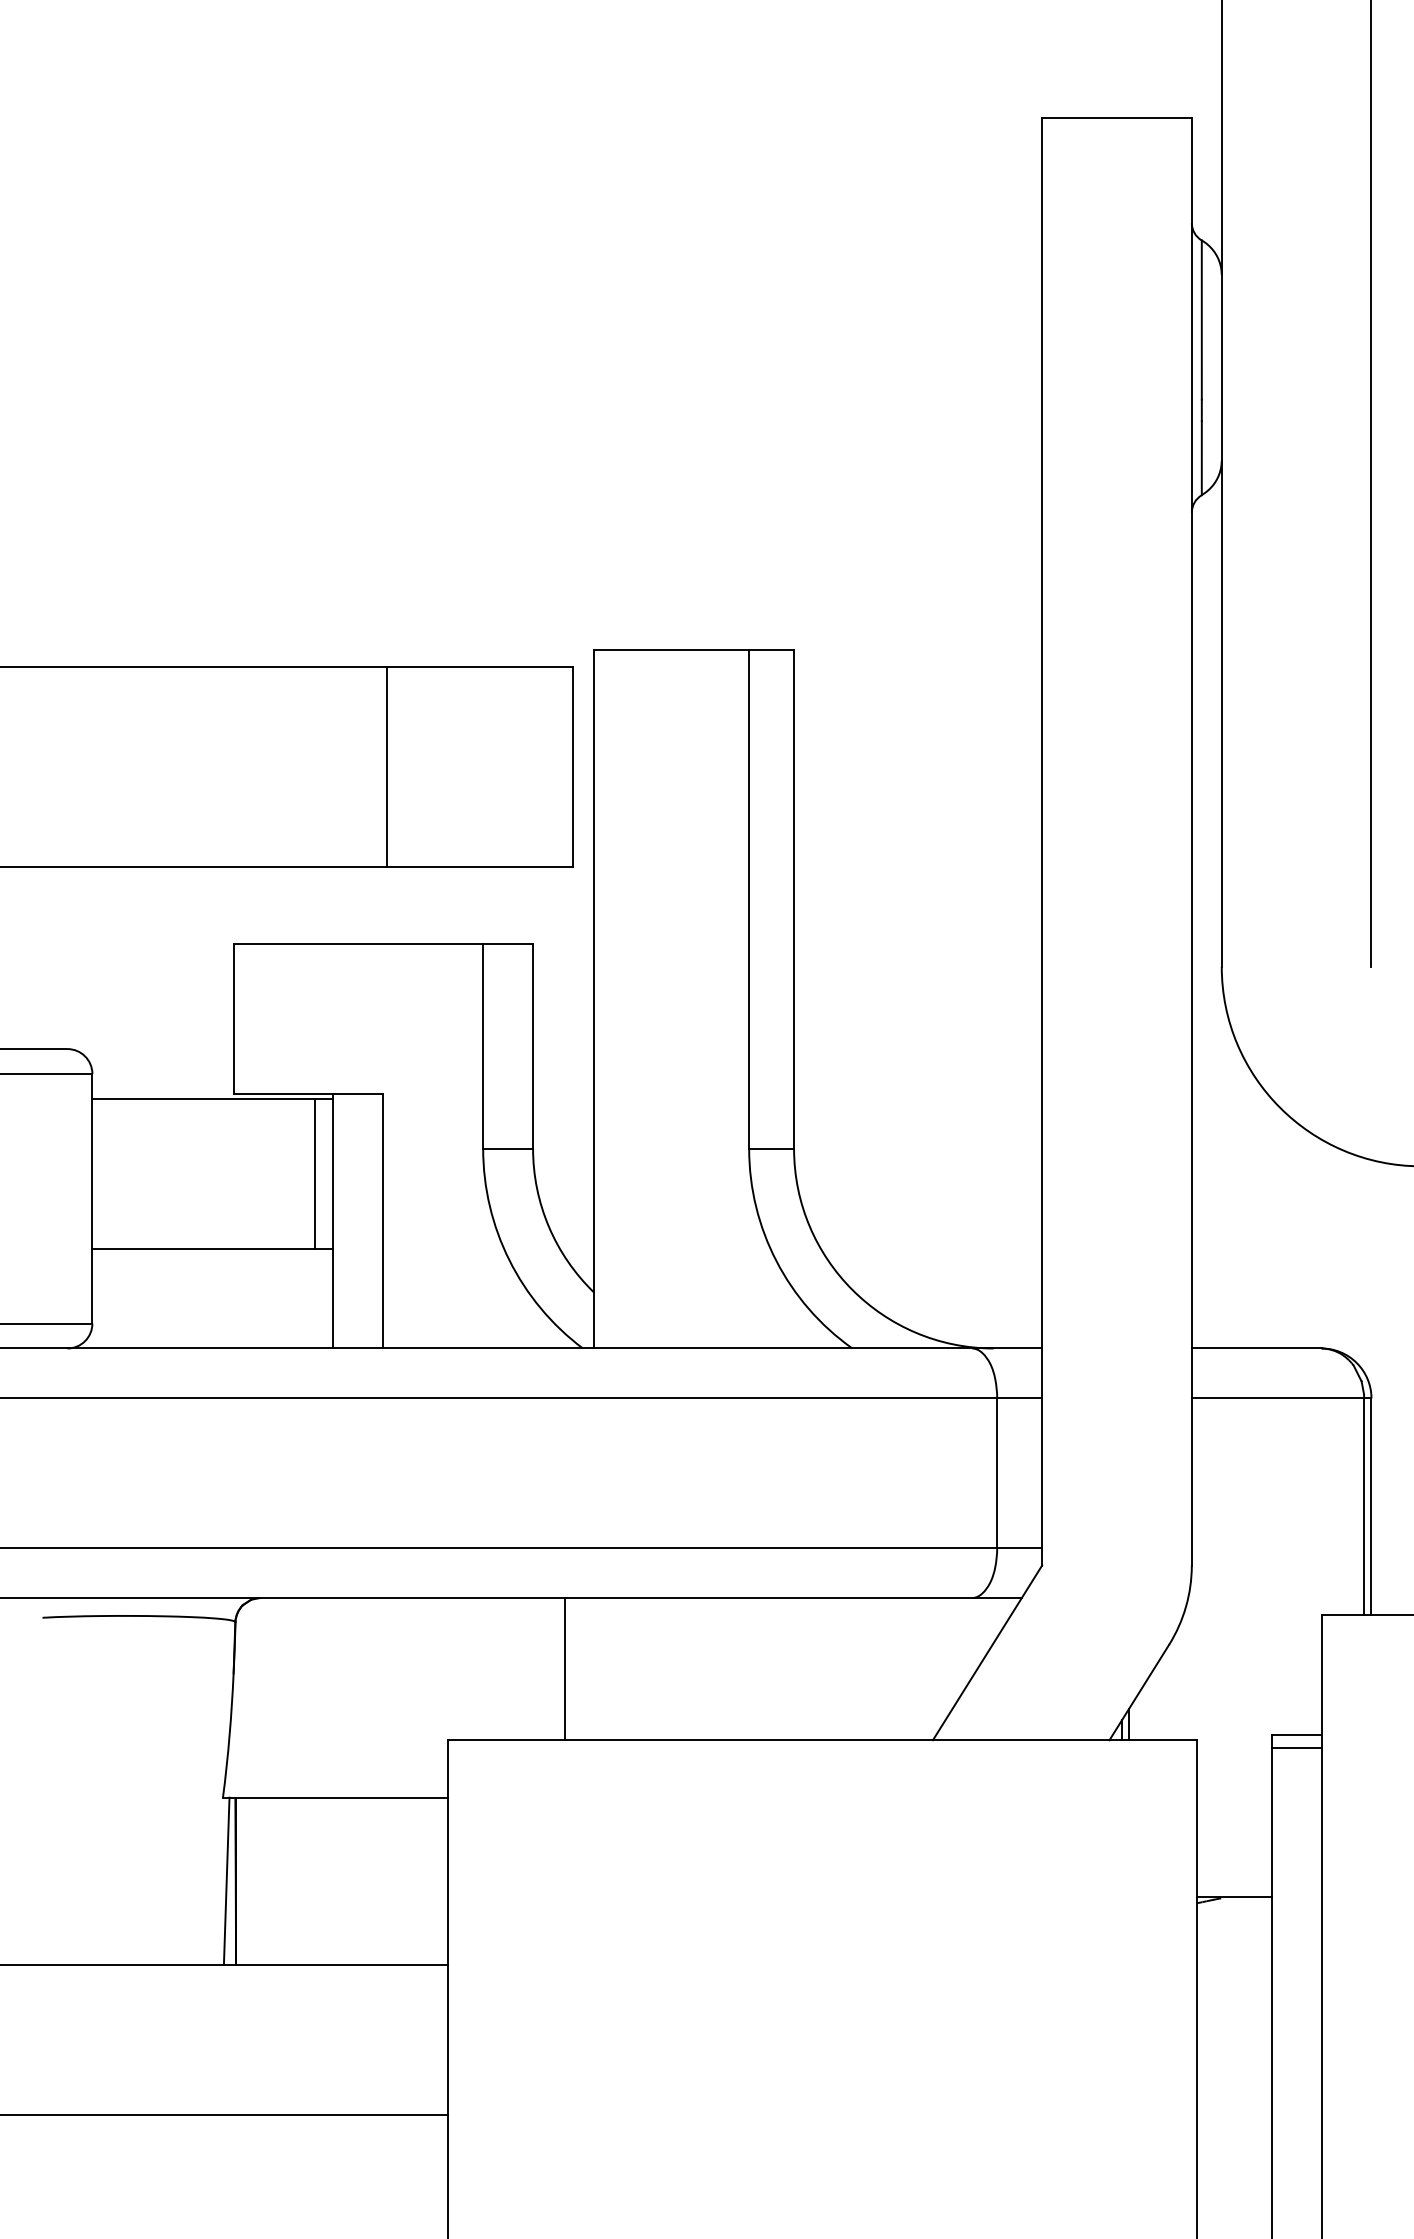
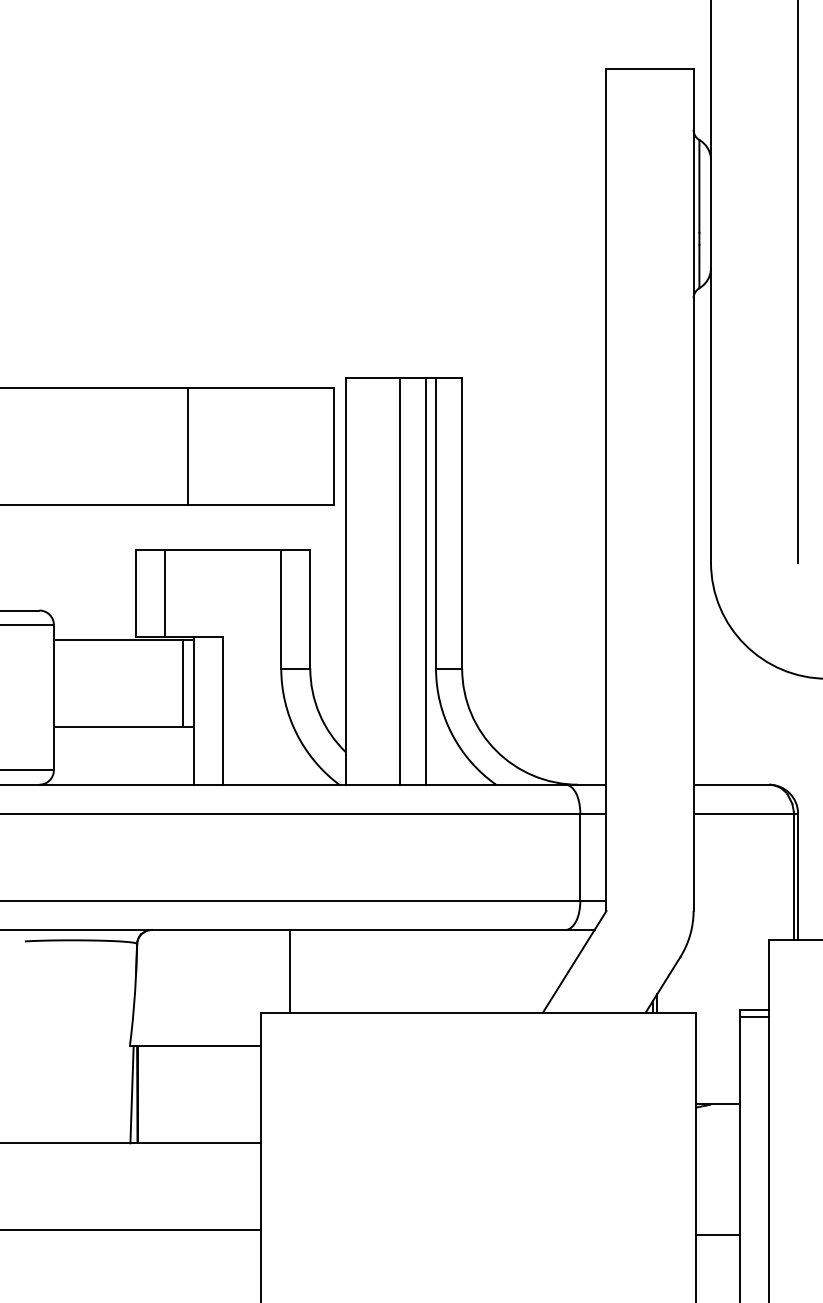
line: (387, 767) -> (188, 446), moved
line: (686, 999) -> (399, 581), added
line: (731, 999) -> (425, 581), added
line: (284, 1018) -> (165, 592), added
line: (564, 1667) -> (289, 970), moved
line: (1234, 2121) -> (718, 1234), added

